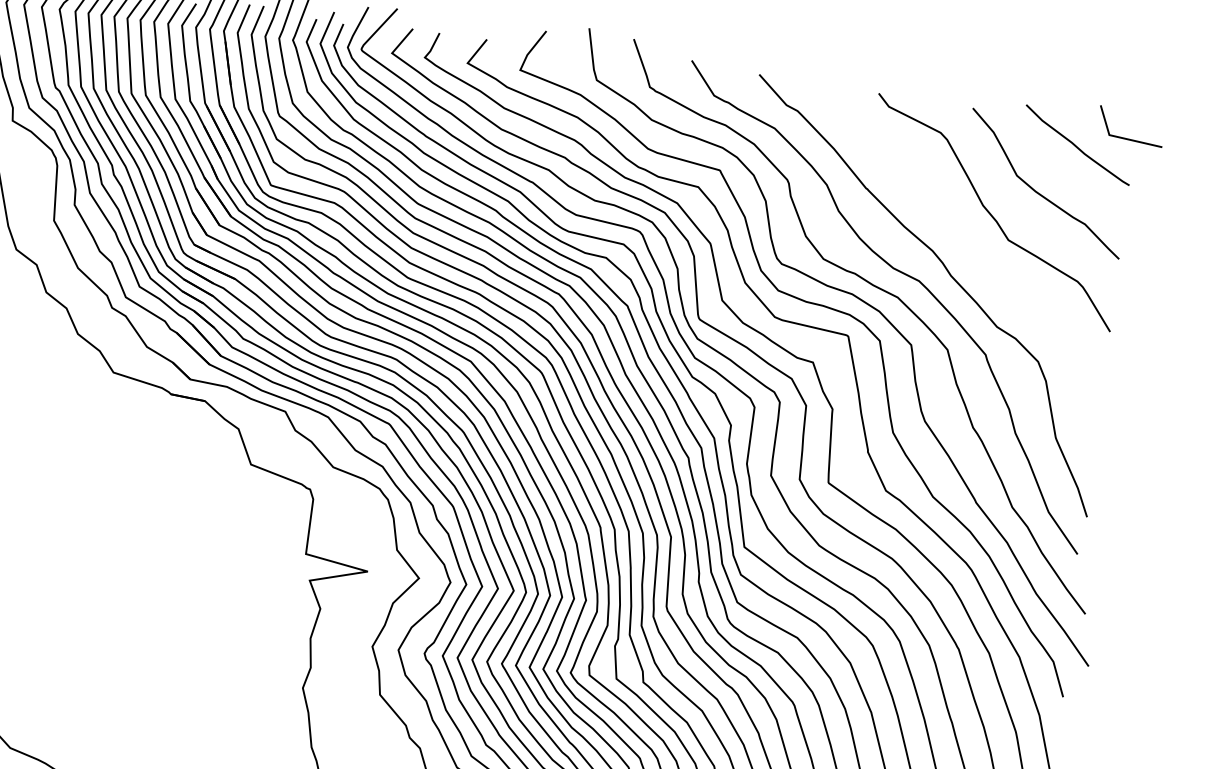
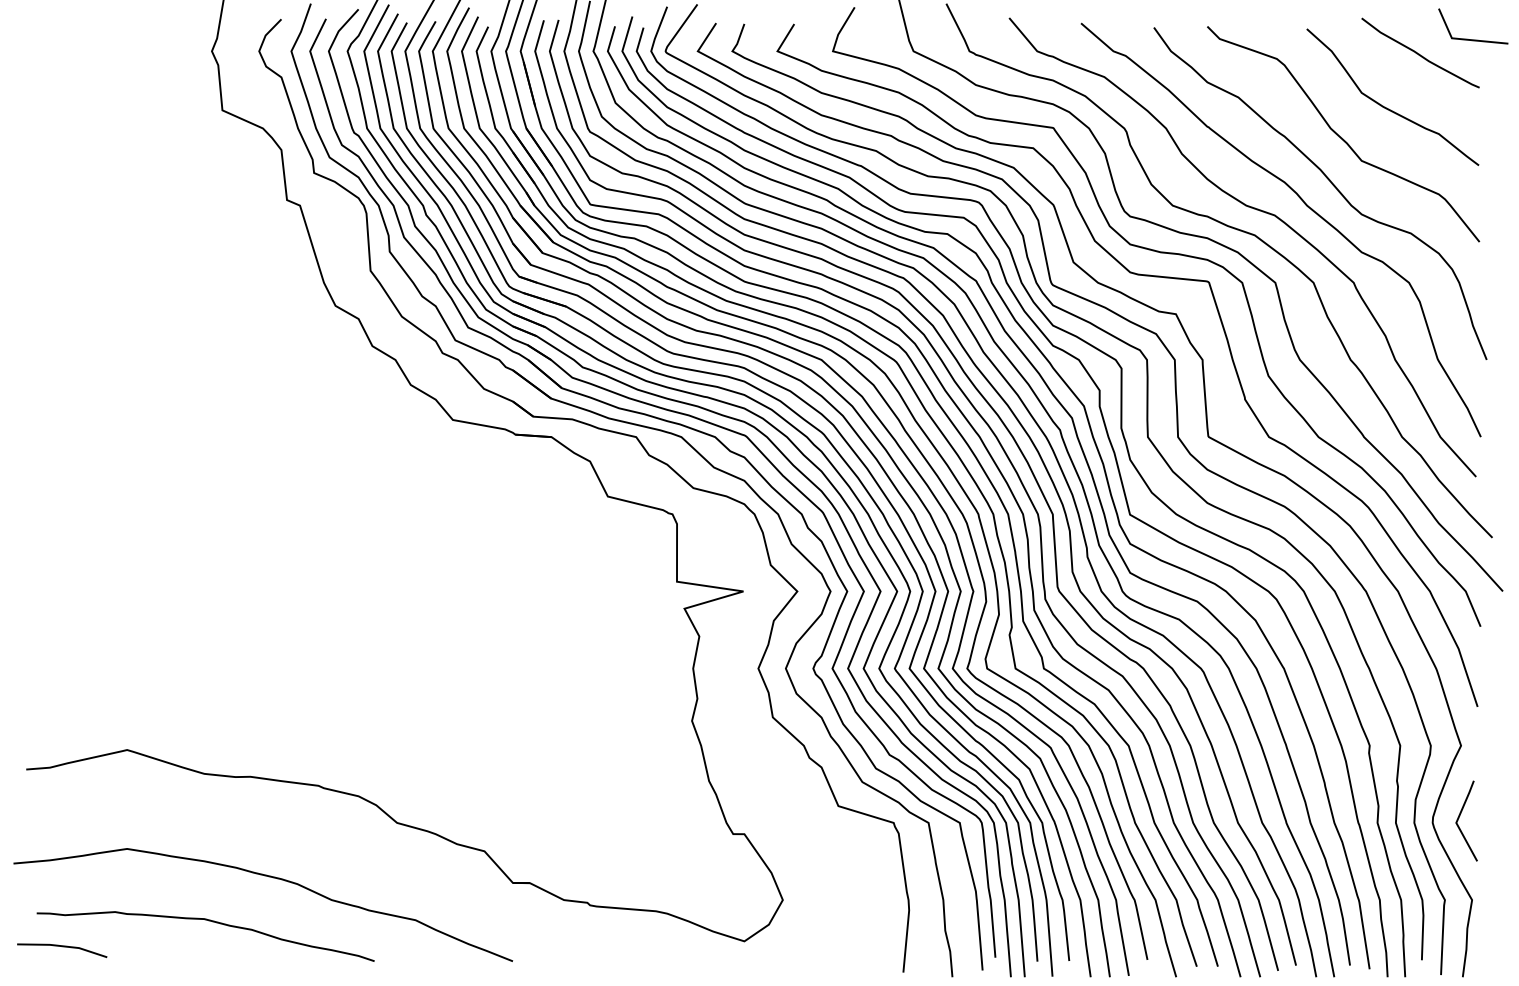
curve: (976, 258) -> (1331, 184), added

